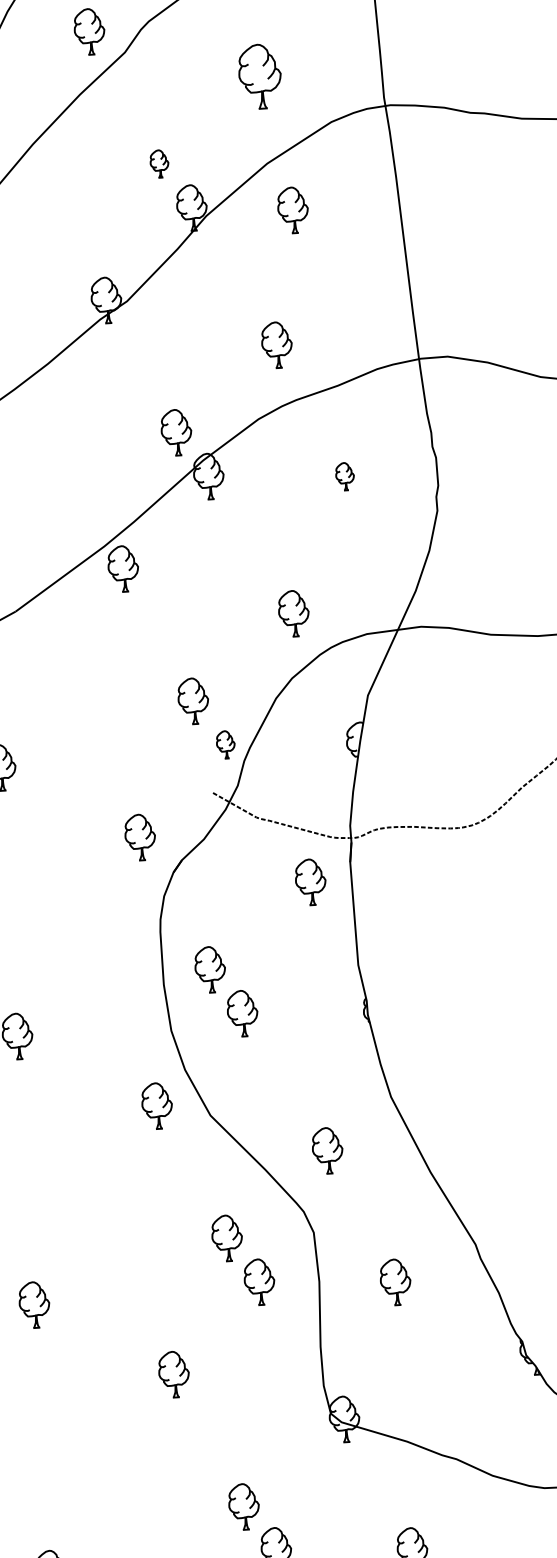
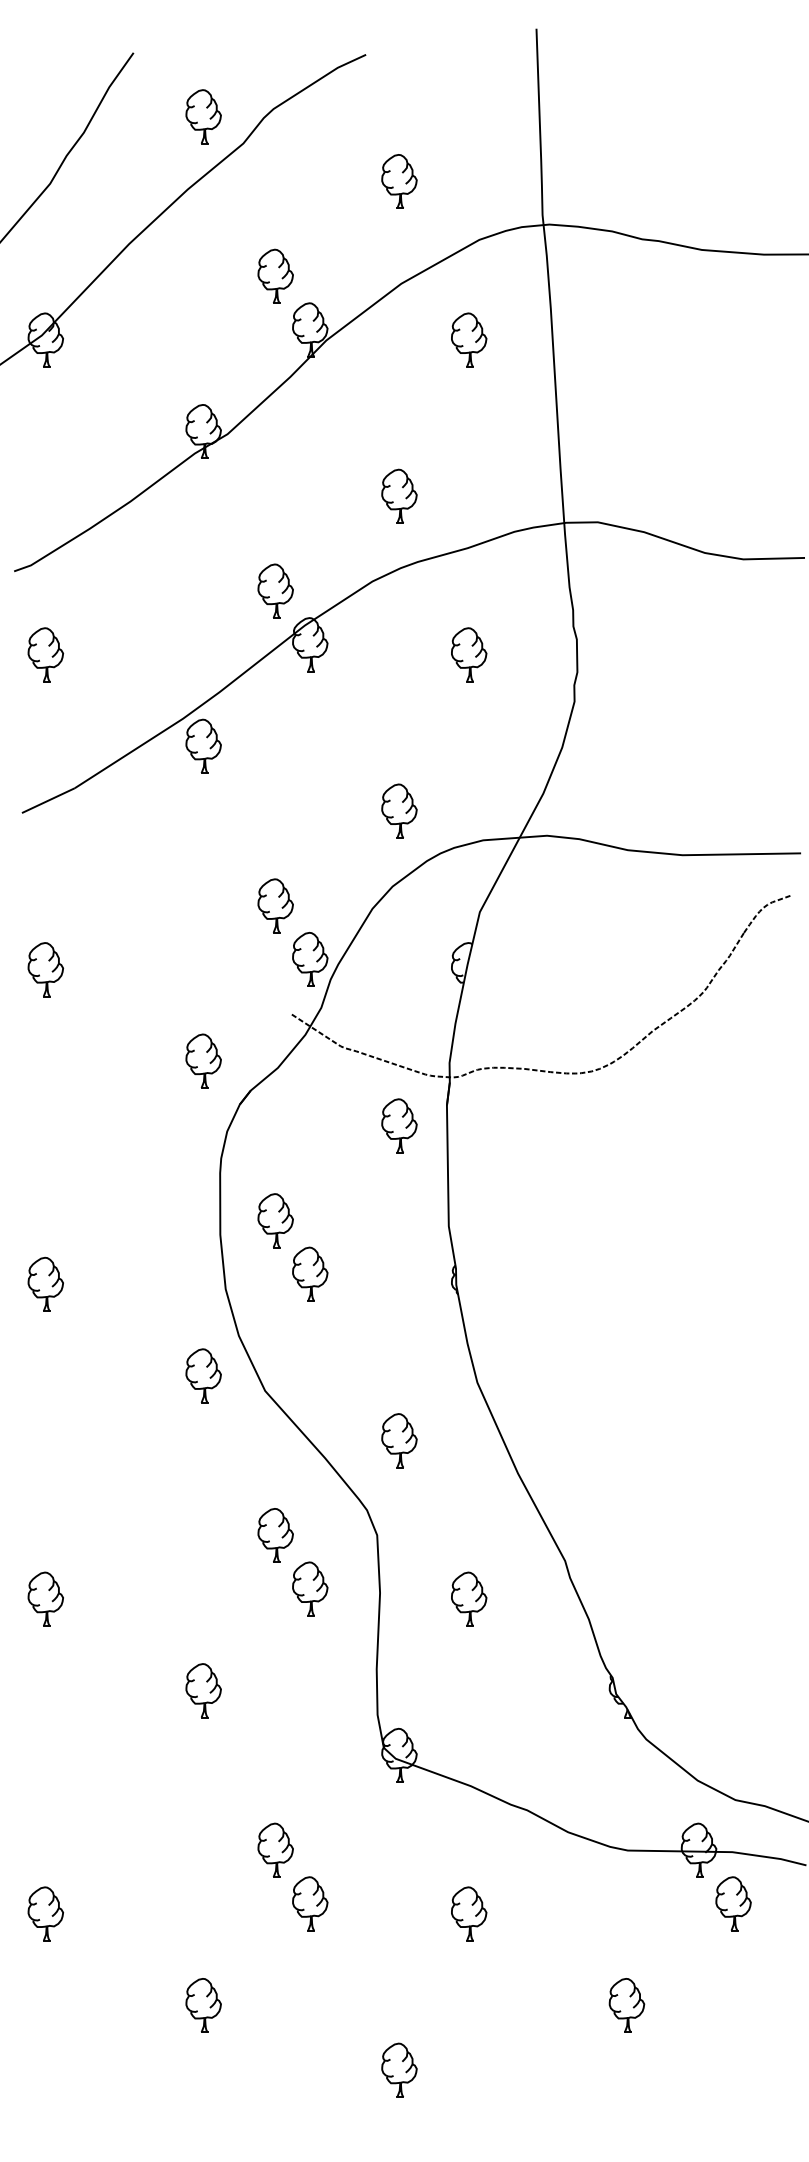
part: (260, 76) -> (399, 181), size x0.71
part: (159, 163) -> (275, 275), size x1.67
part: (293, 209) -> (469, 339), moved
part: (345, 476) -> (469, 654), size x1.67
part: (225, 744) -> (310, 958), size x1.67

